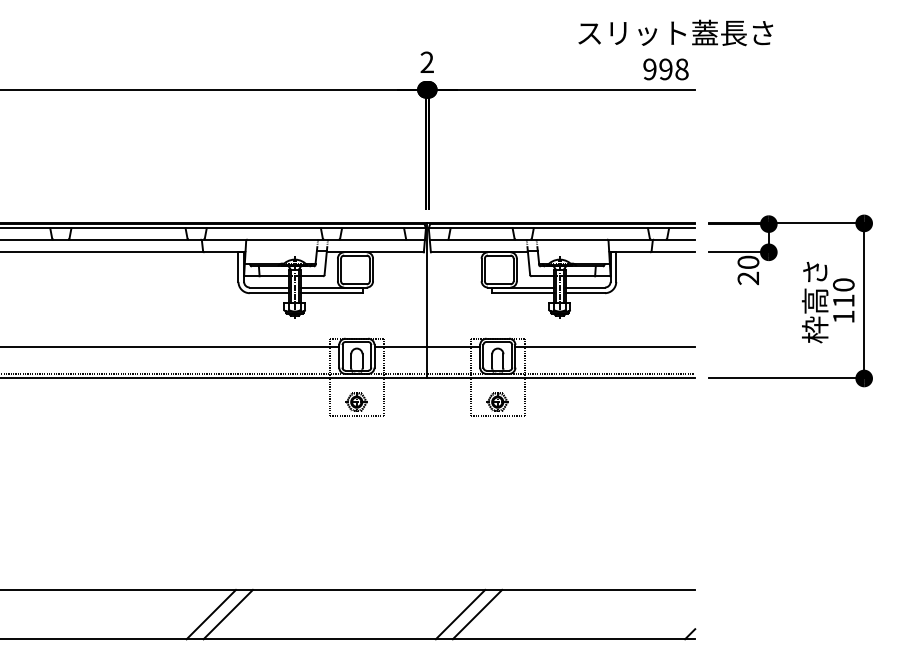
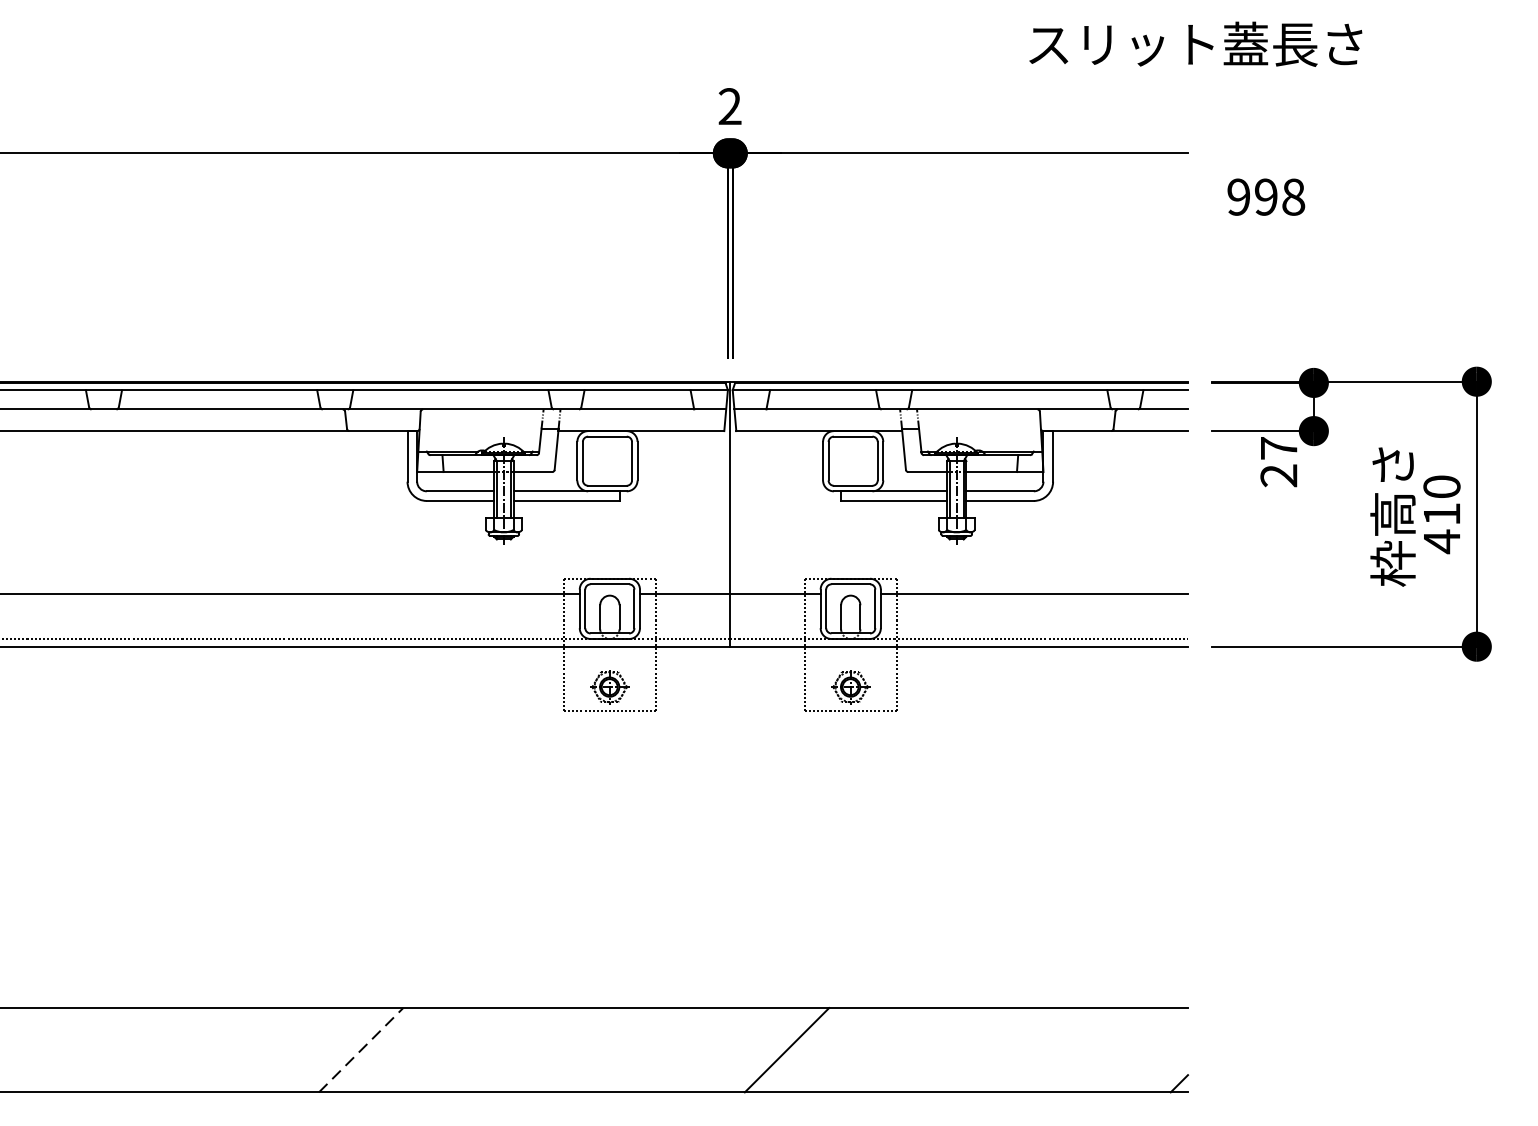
text: (675, 32) -> (1195, 43), moved
text: (665, 69) -> (1265, 197), moved
text: (748, 261) -> (1279, 446), 20 -> 27
text: (843, 316) -> (1441, 540), 110 -> 410
line: (211, 614) -> (361, 1050), solid -> dashed
line: (227, 614) -> (388, 1050), removed
line: (477, 614) -> (815, 1050), removed

